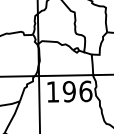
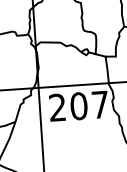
text: (69, 91) -> (79, 105), 196 -> 207

